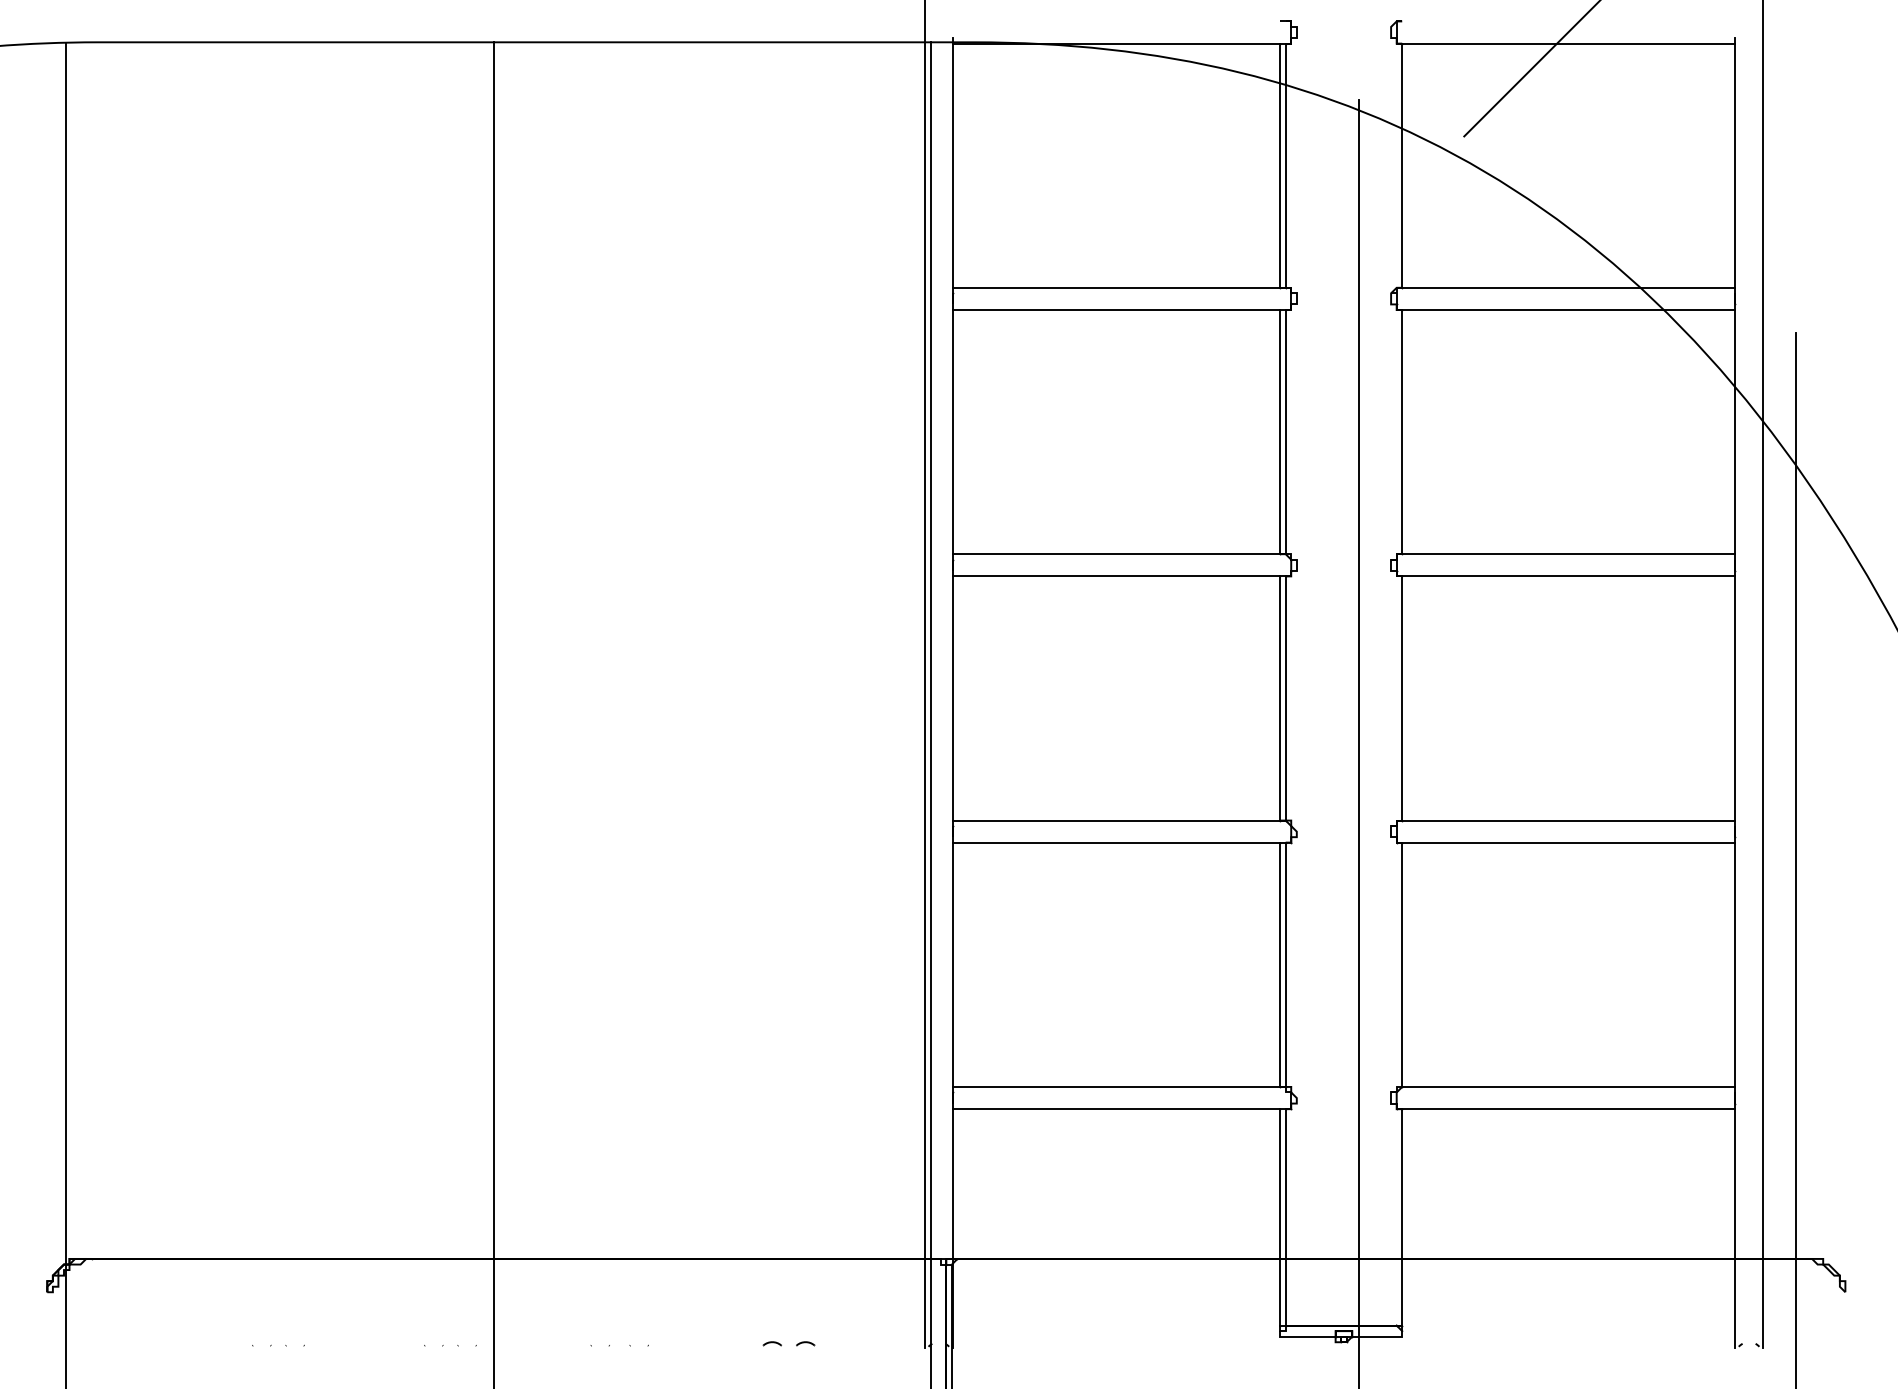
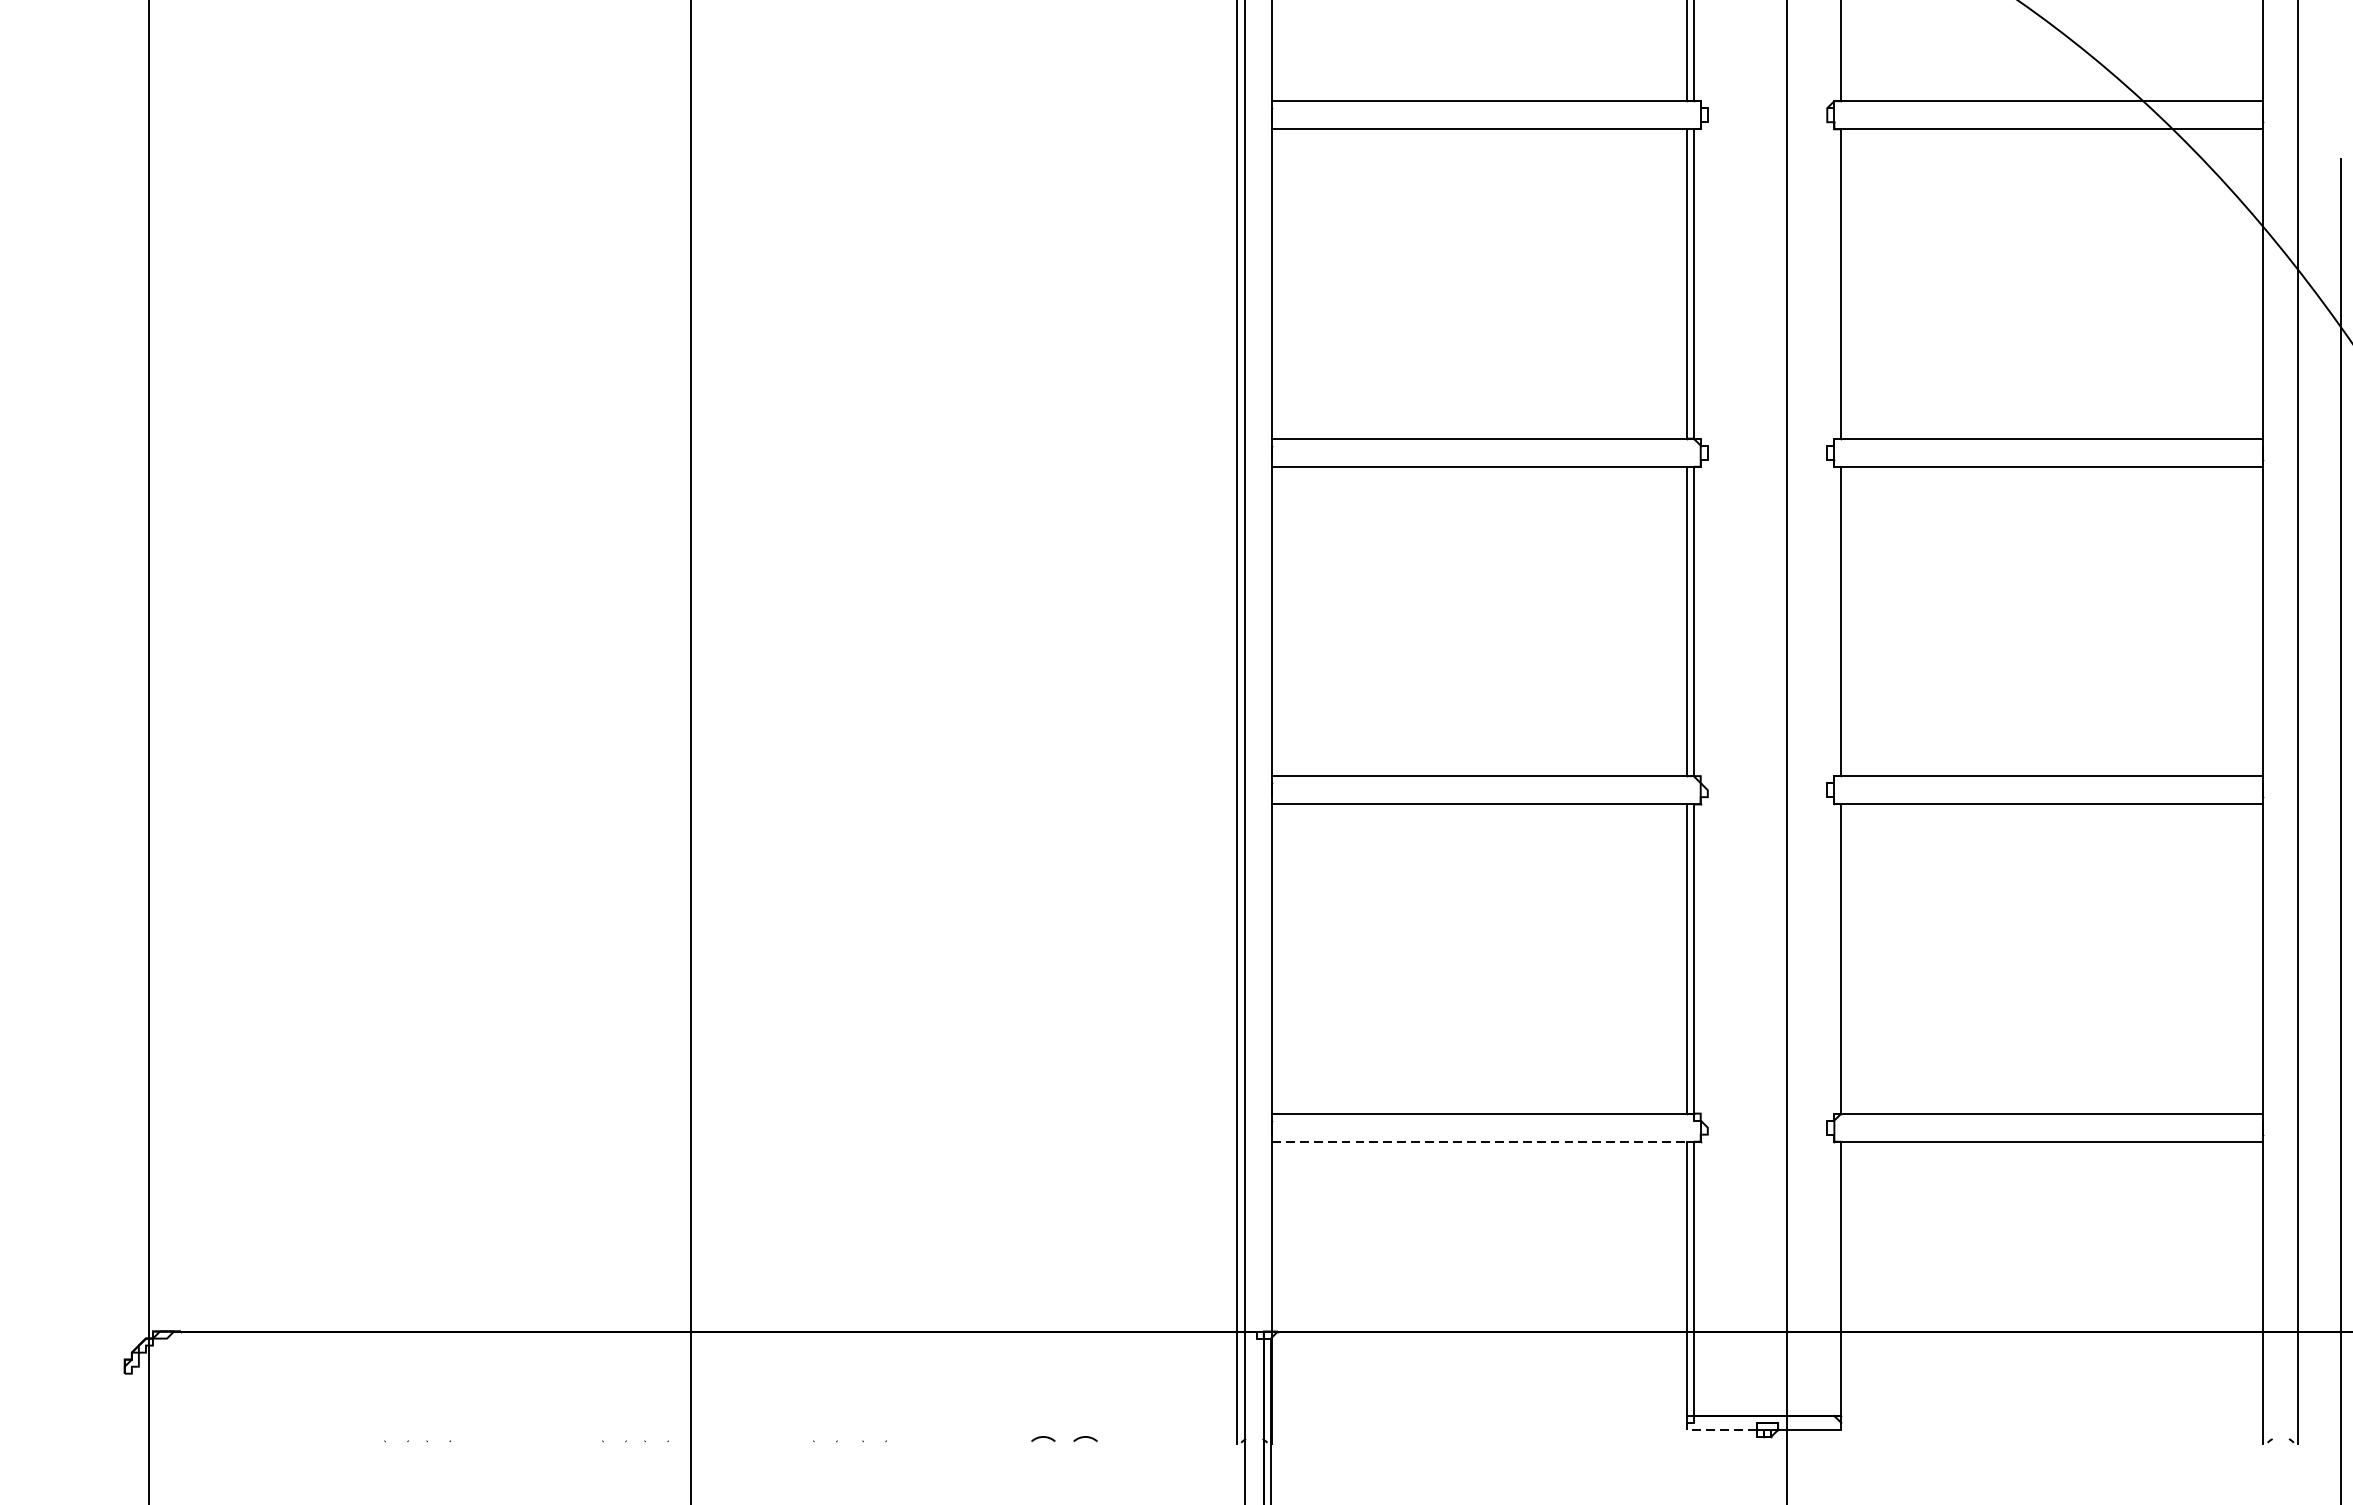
line: (1116, 1109) -> (1479, 1142), solid -> dashed
line: (1303, 1336) -> (1716, 1429), solid -> dashed

